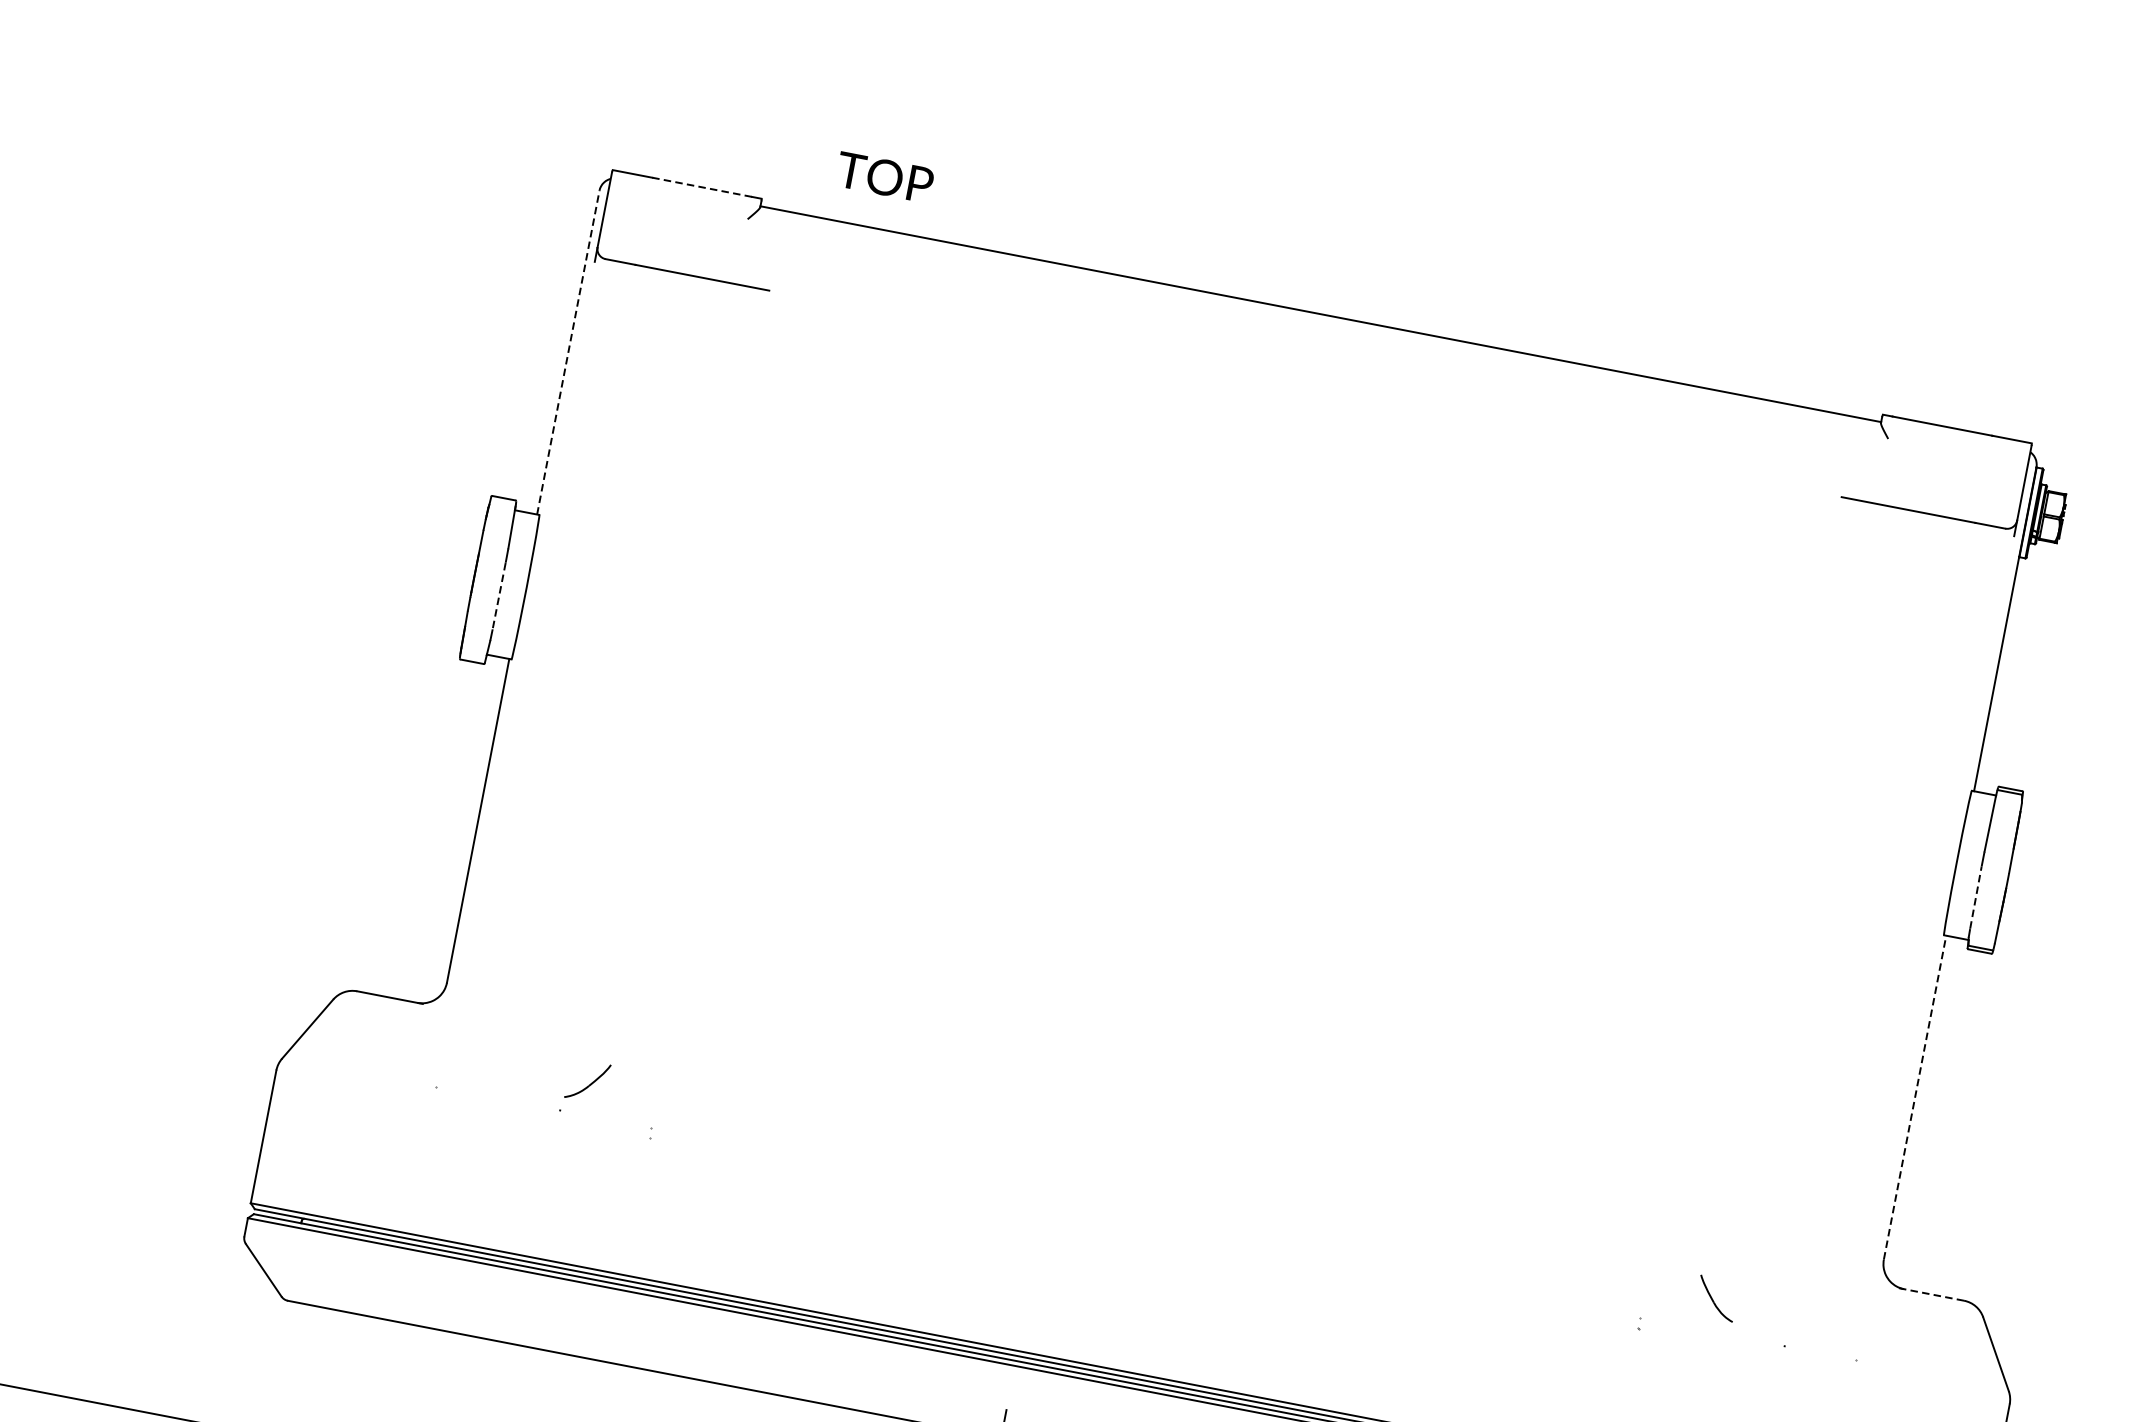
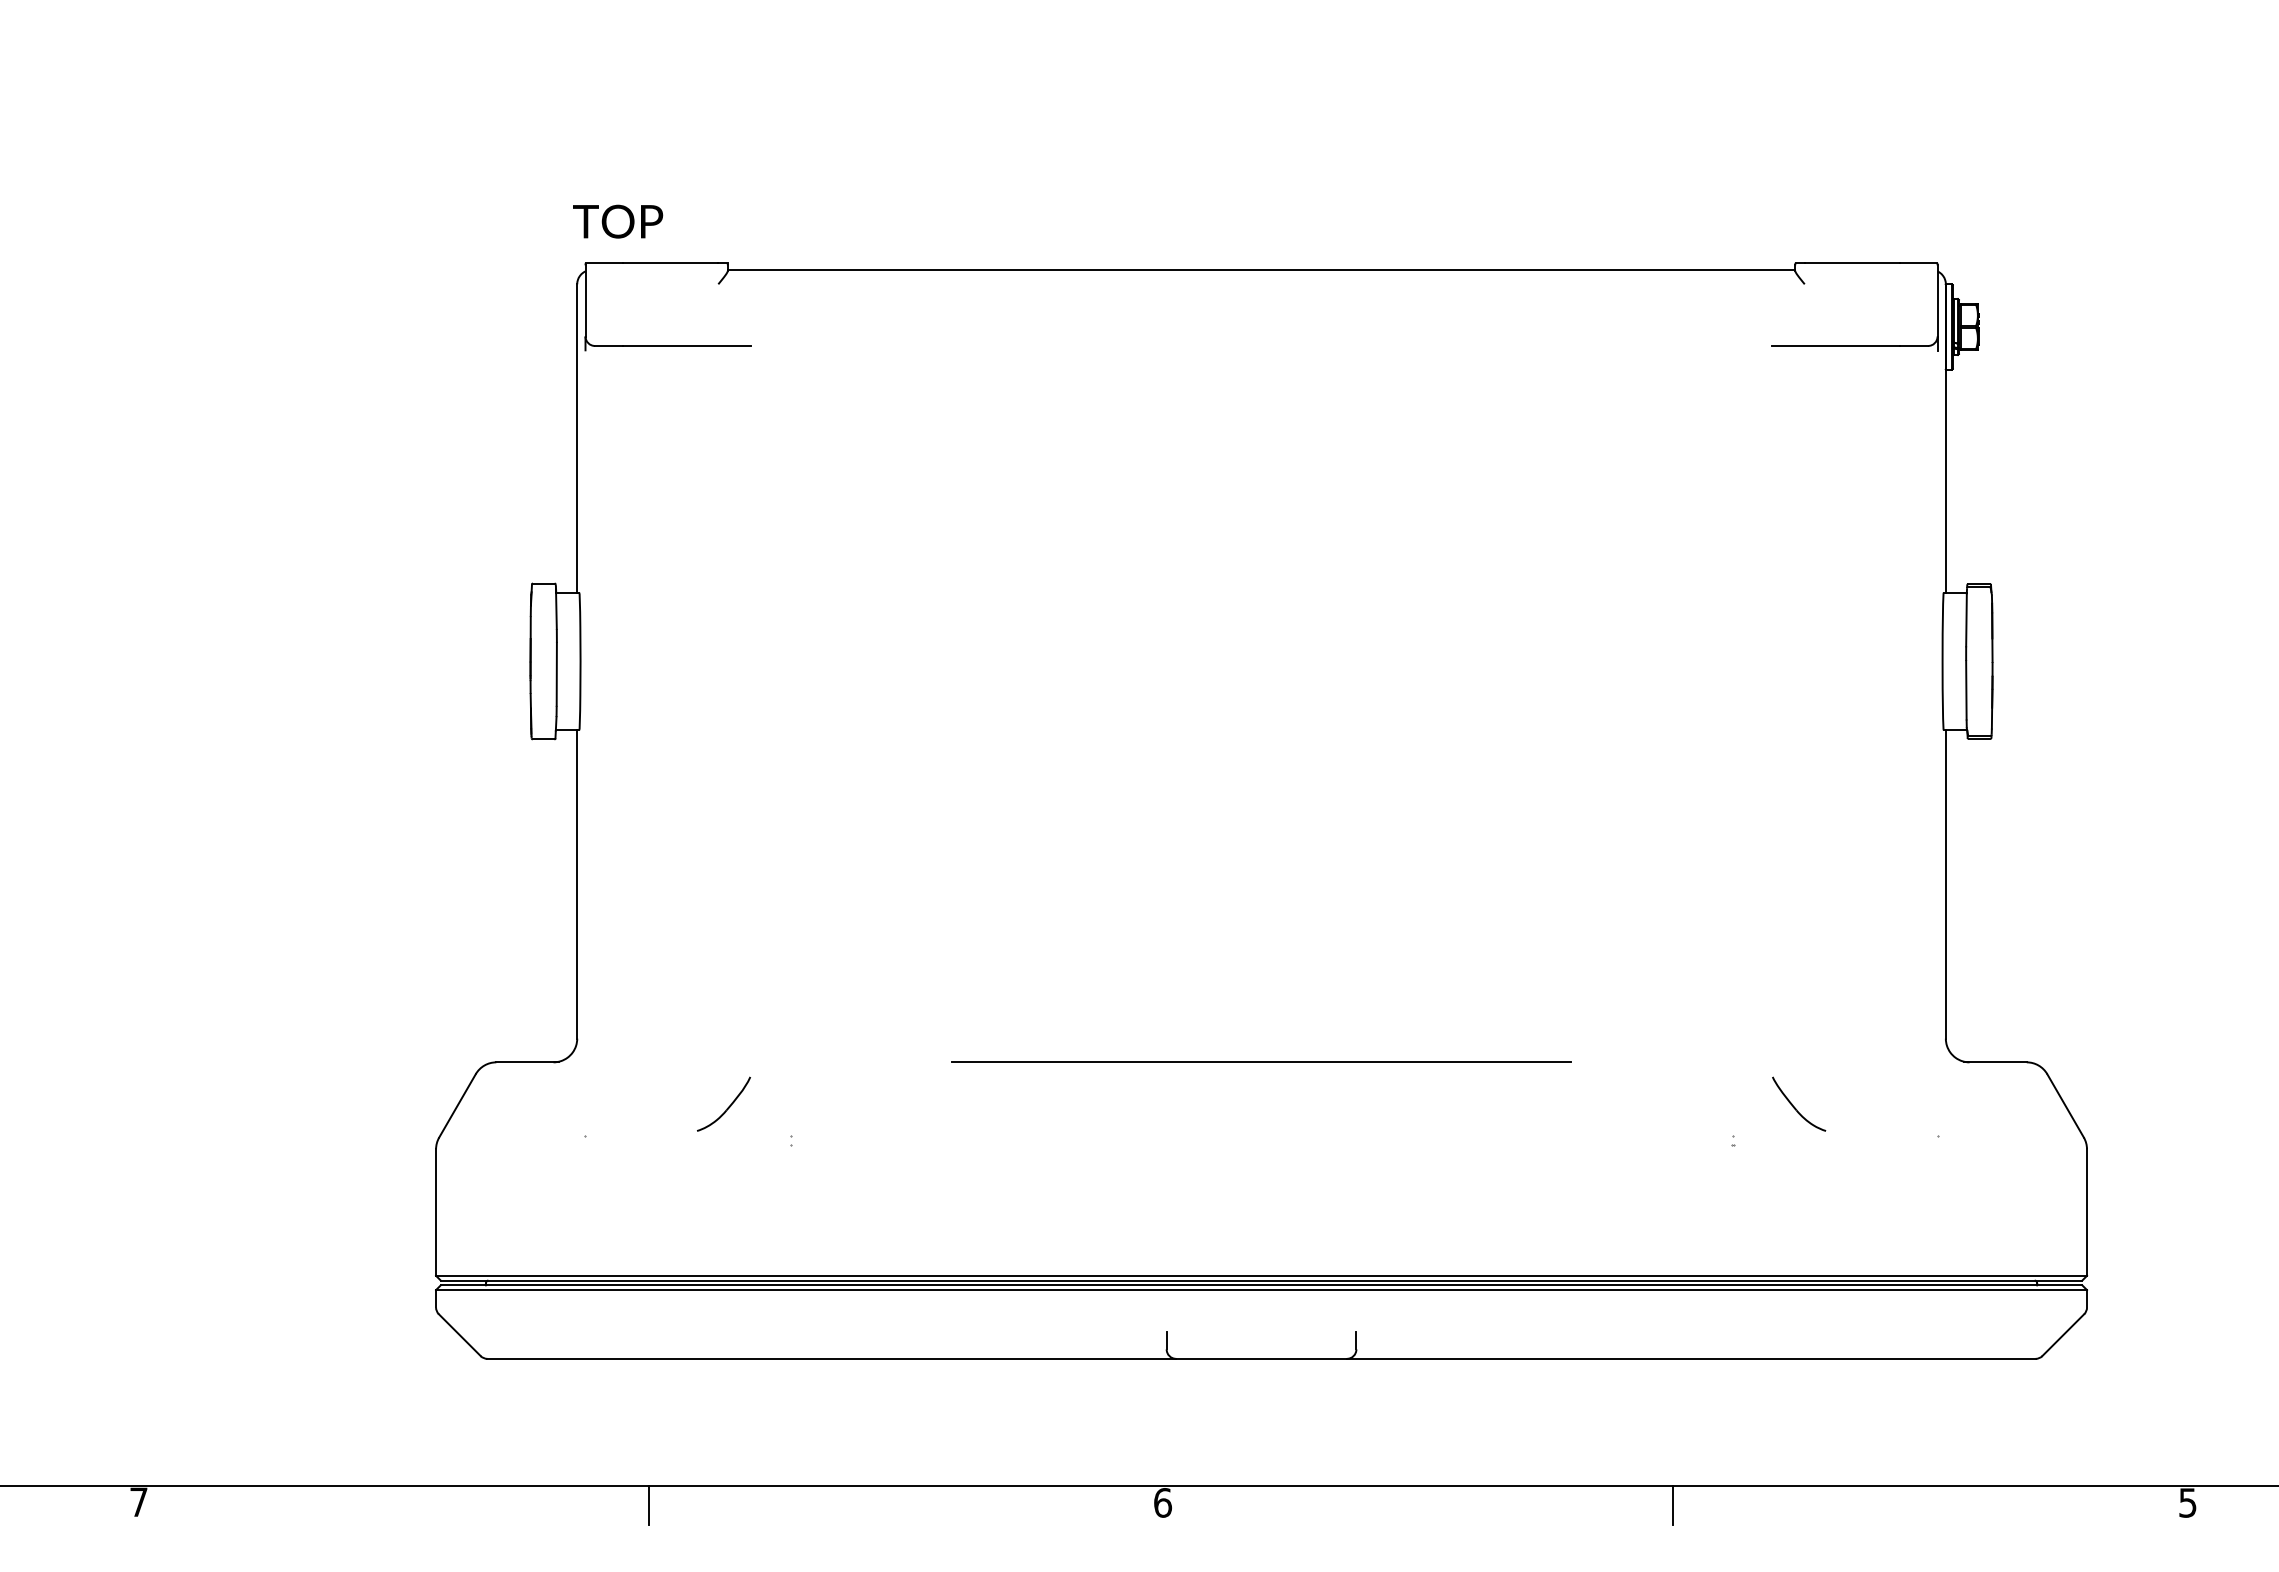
text: (885, 177) -> (618, 221), moved
line: (701, 186) -> (670, 262), dashed -> solid
line: (568, 352) -> (577, 438), dashed -> solid
line: (498, 596) -> (556, 674), dashed -> solid
line: (1976, 897) -> (1966, 689), dashed -> solid
part: (587, 1080) -> (723, 1103), size x1.43
line: (1914, 1096) -> (1945, 883), dashed -> solid
line: (1160, 1146) -> (1261, 1062), added
line: (1931, 1294) -> (1995, 1062), dashed -> solid
part: (1717, 1297) -> (1799, 1103), size x1.43

